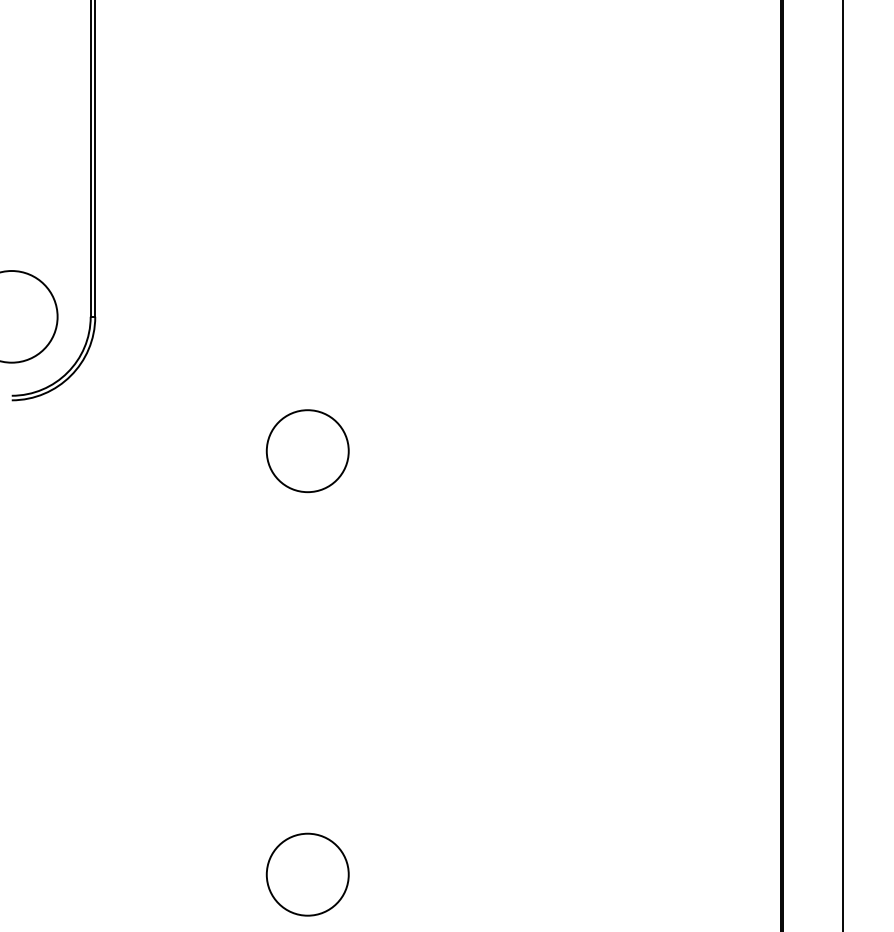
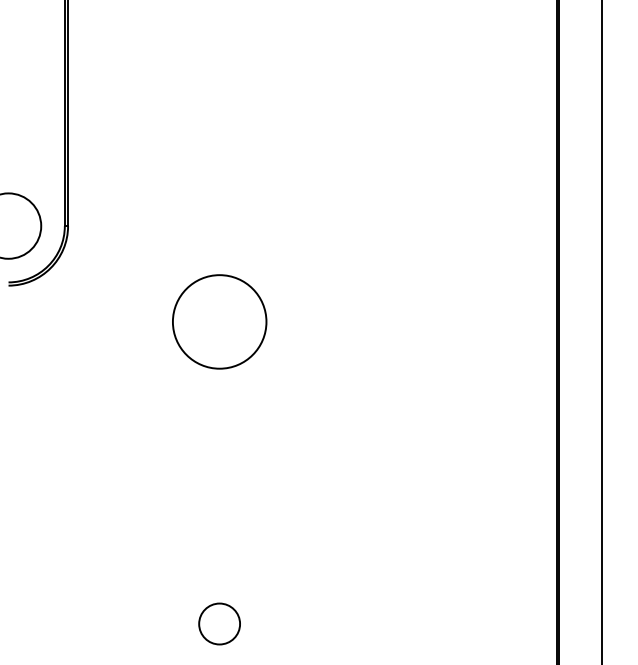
circle: (307, 450) -> (219, 321), size x1.6
circle: (307, 873) -> (219, 623), size x0.7

